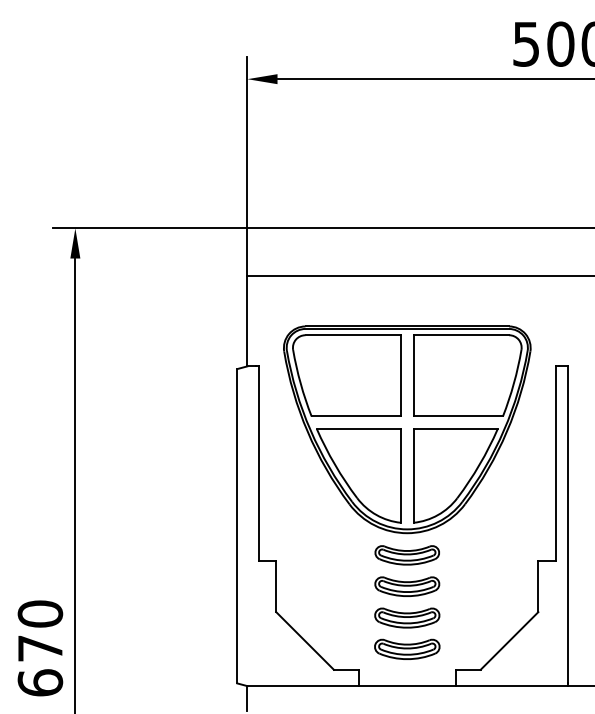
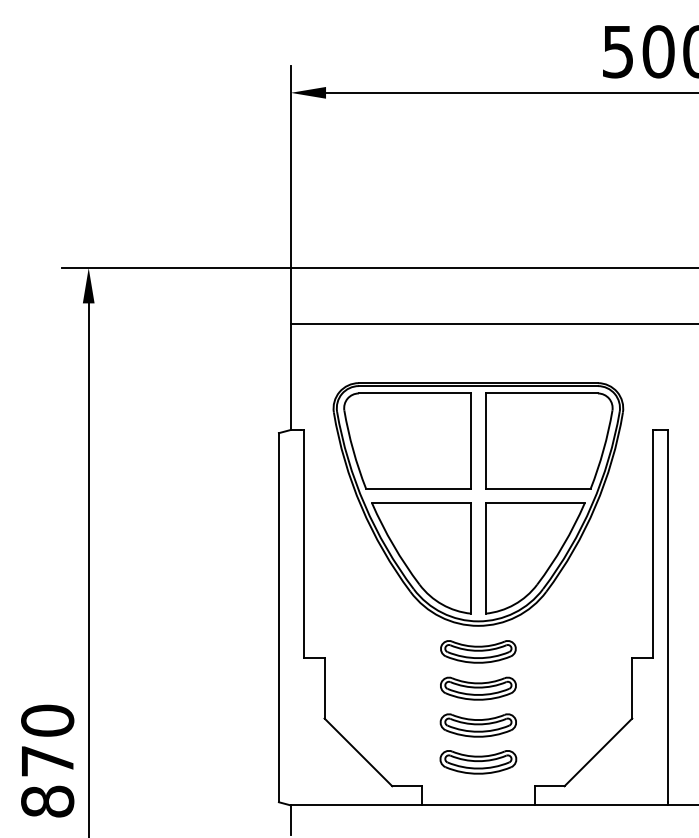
text: (40, 682) -> (47, 801), 670 -> 870

